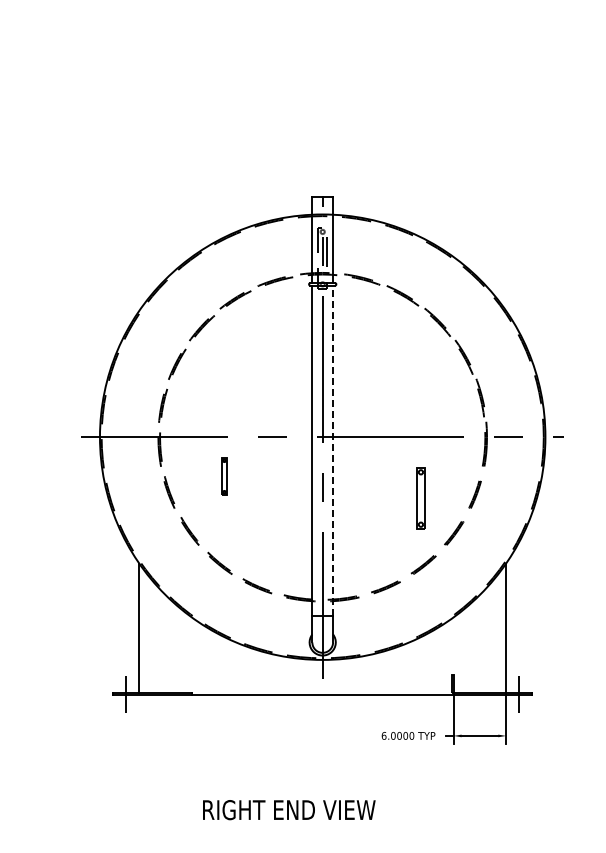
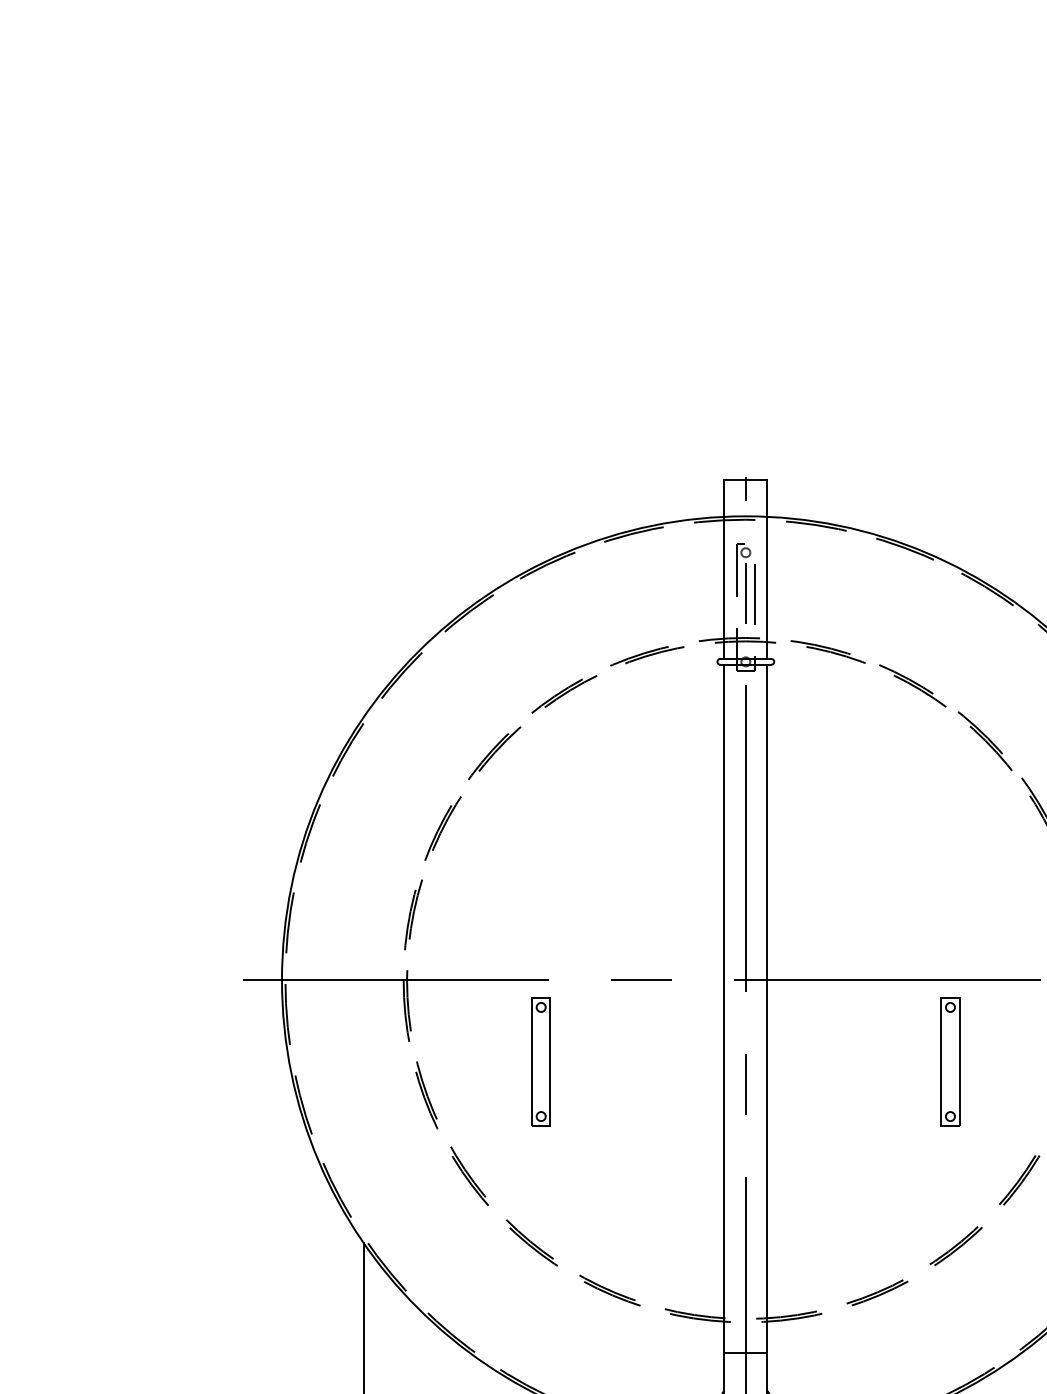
line: (333, 450) -> (768, 1007), dashed -> solid
part: (224, 476) -> (541, 1061), size x1.67
part: (420, 498) -> (949, 1061), moved

